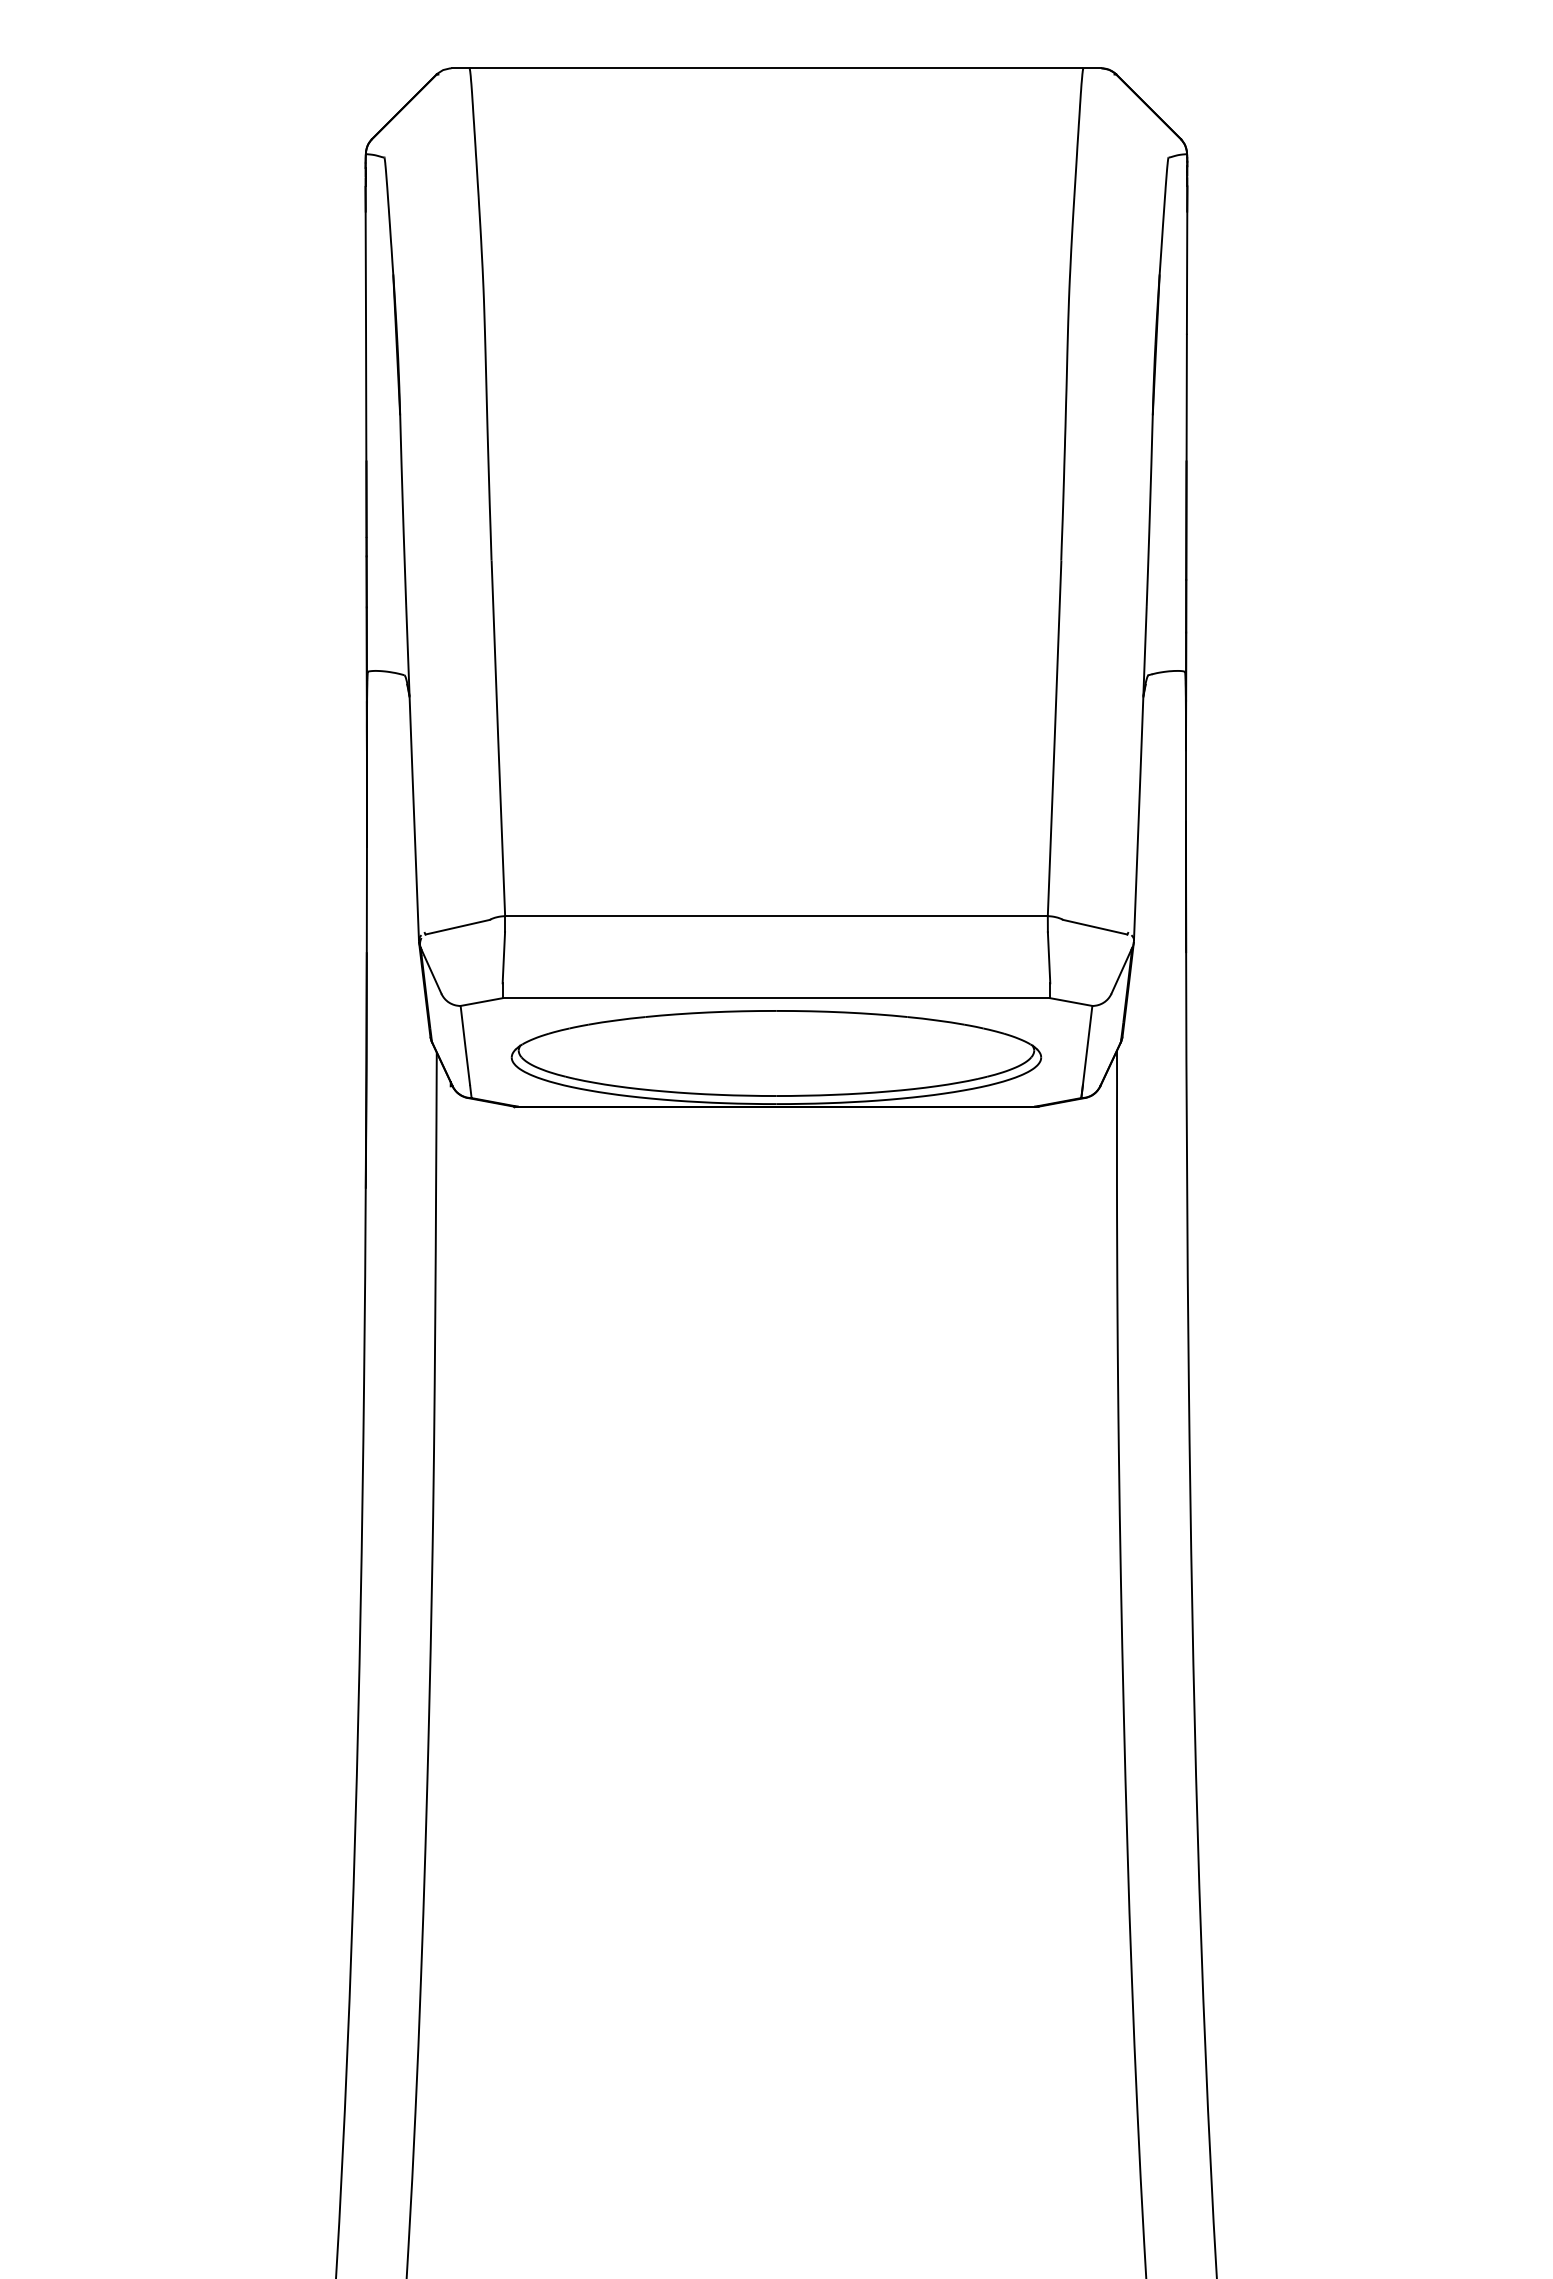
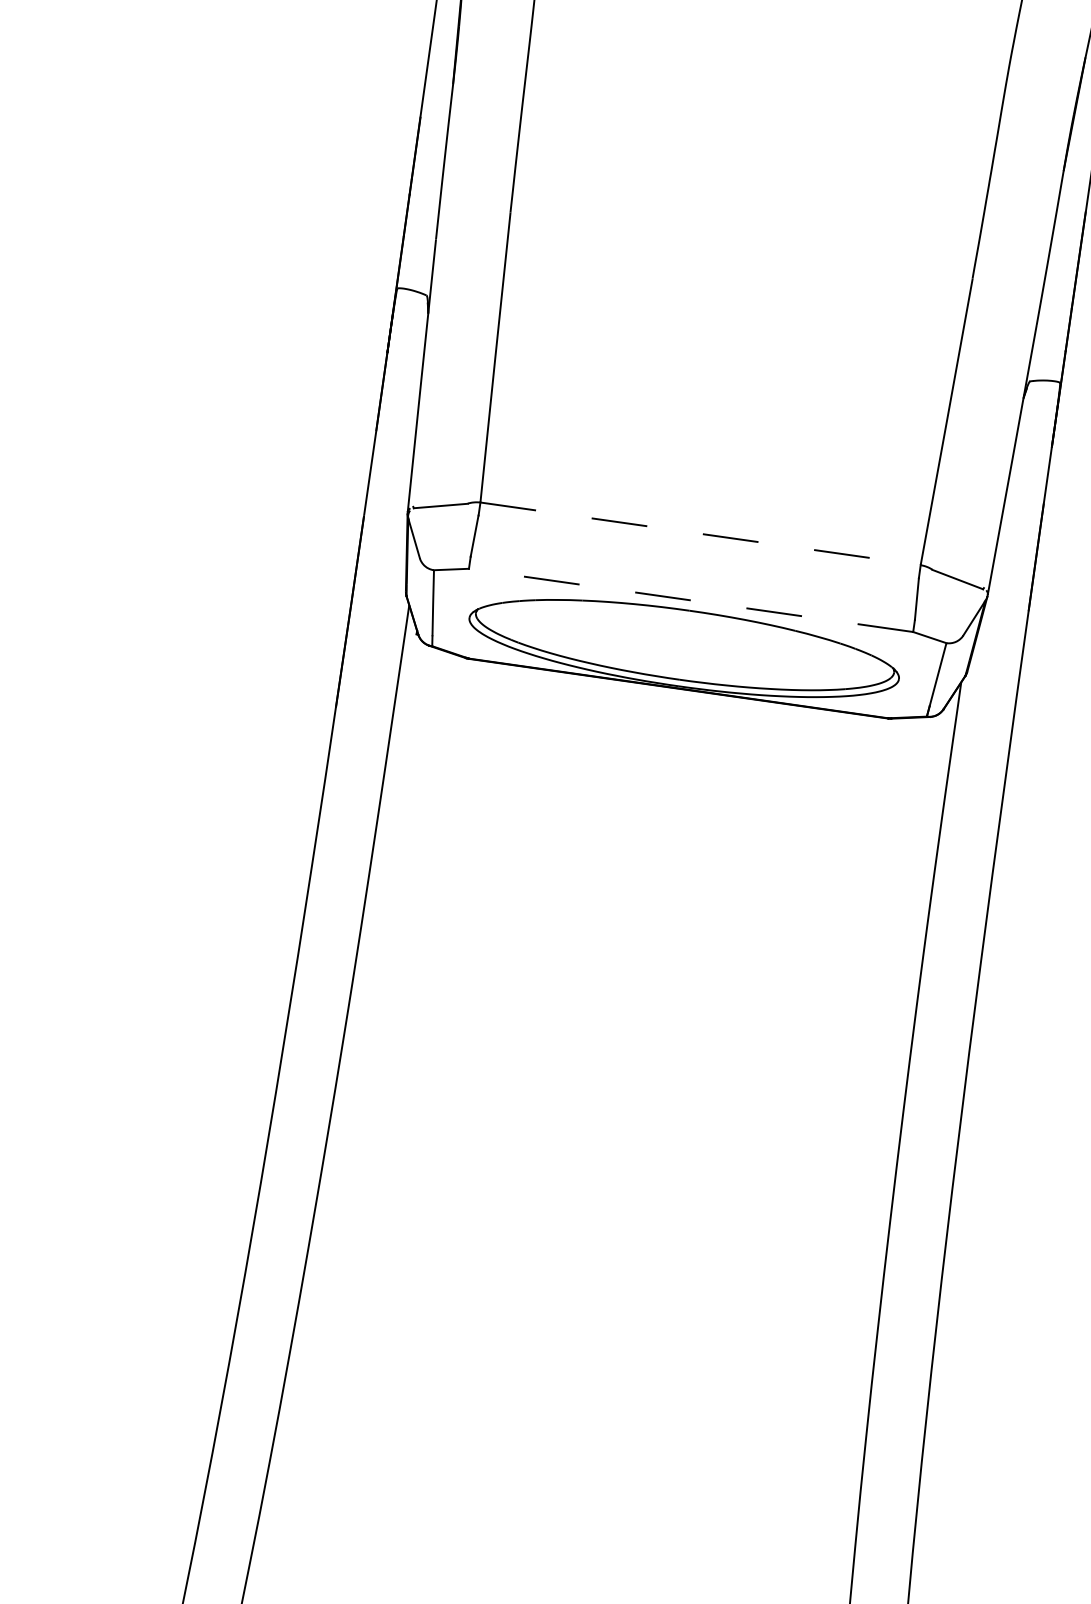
line: (776, 916) -> (700, 534), solid -> dashed
line: (776, 998) -> (691, 600), solid -> dashed

